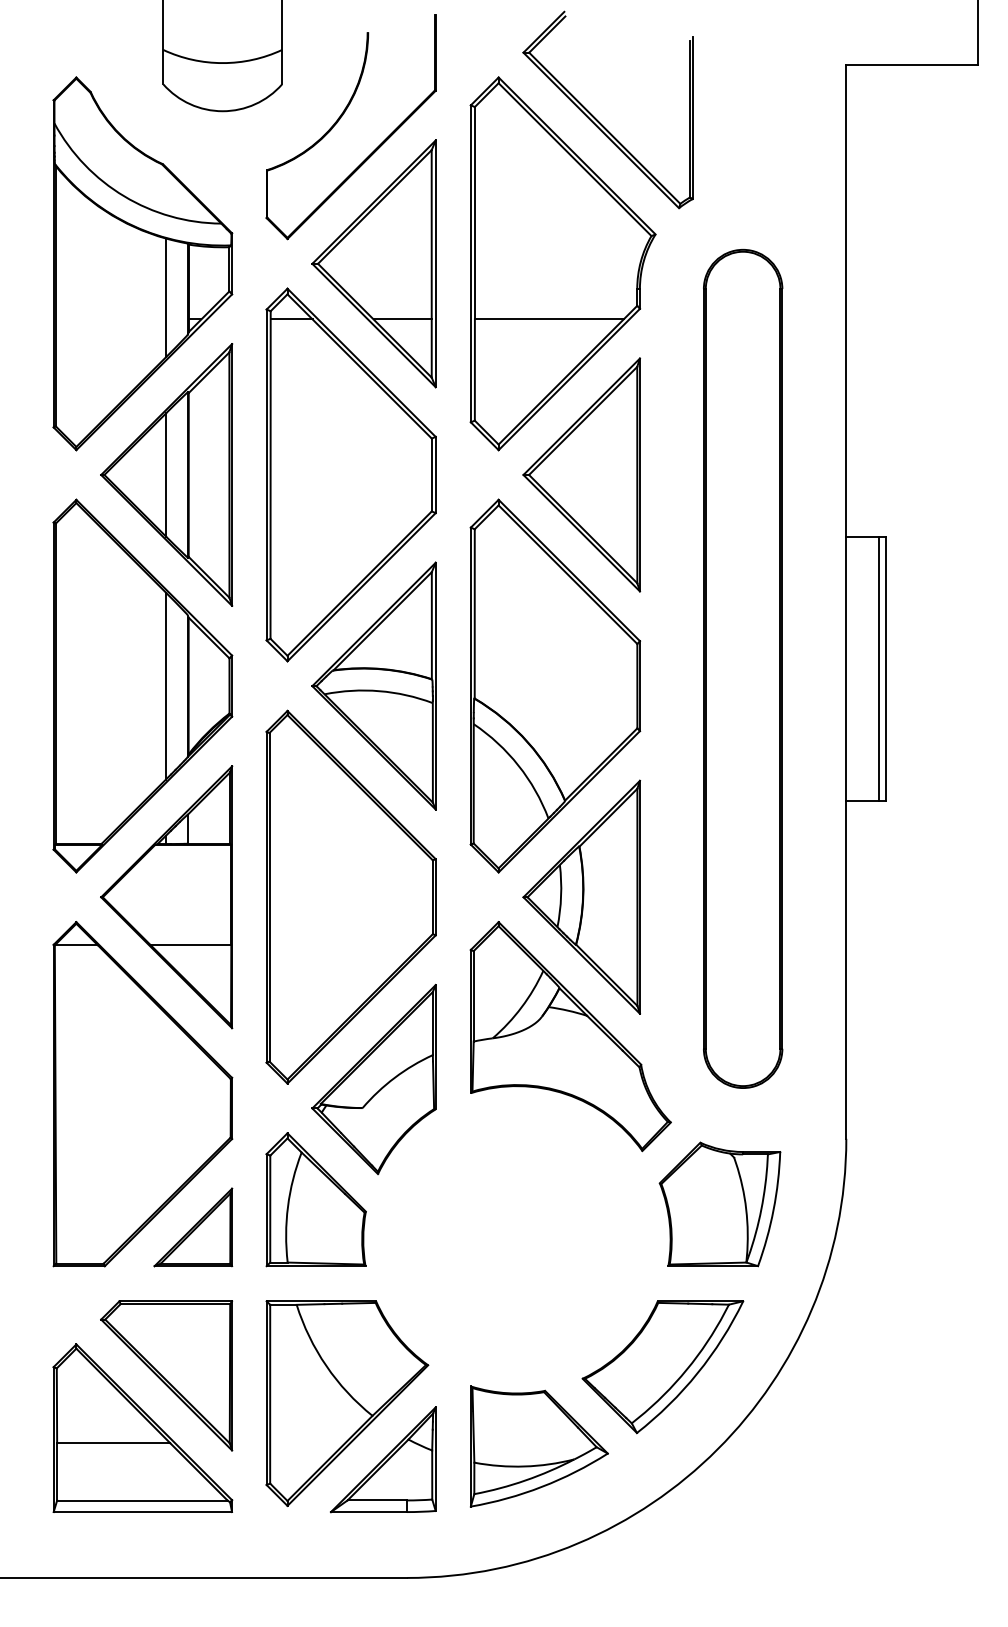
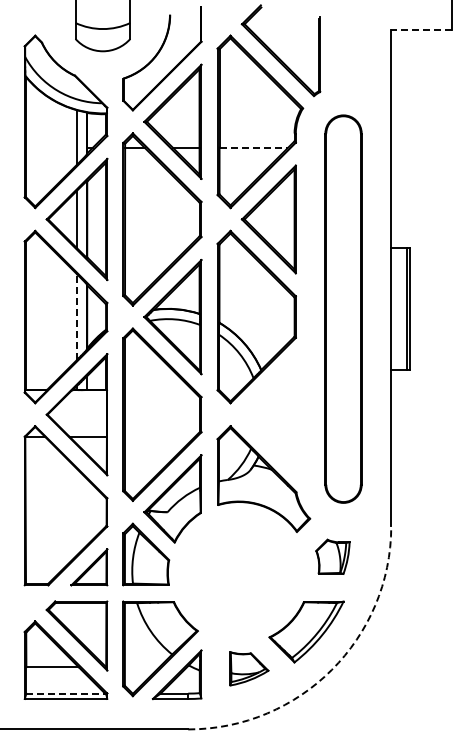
line: (911, 66) -> (421, 30), solid -> dashed
line: (550, 319) -> (254, 147), solid -> dashed
line: (165, 684) -> (76, 316), solid -> dashed
part: (580, 896) -> (268, 414), removed
part: (719, 1203) -> (332, 556), size x0.6
part: (539, 1446) -> (249, 668), size x0.6
arc: (717, 1448) -> (331, 669), solid -> dashed
line: (143, 1500) -> (66, 693), solid -> dashed

